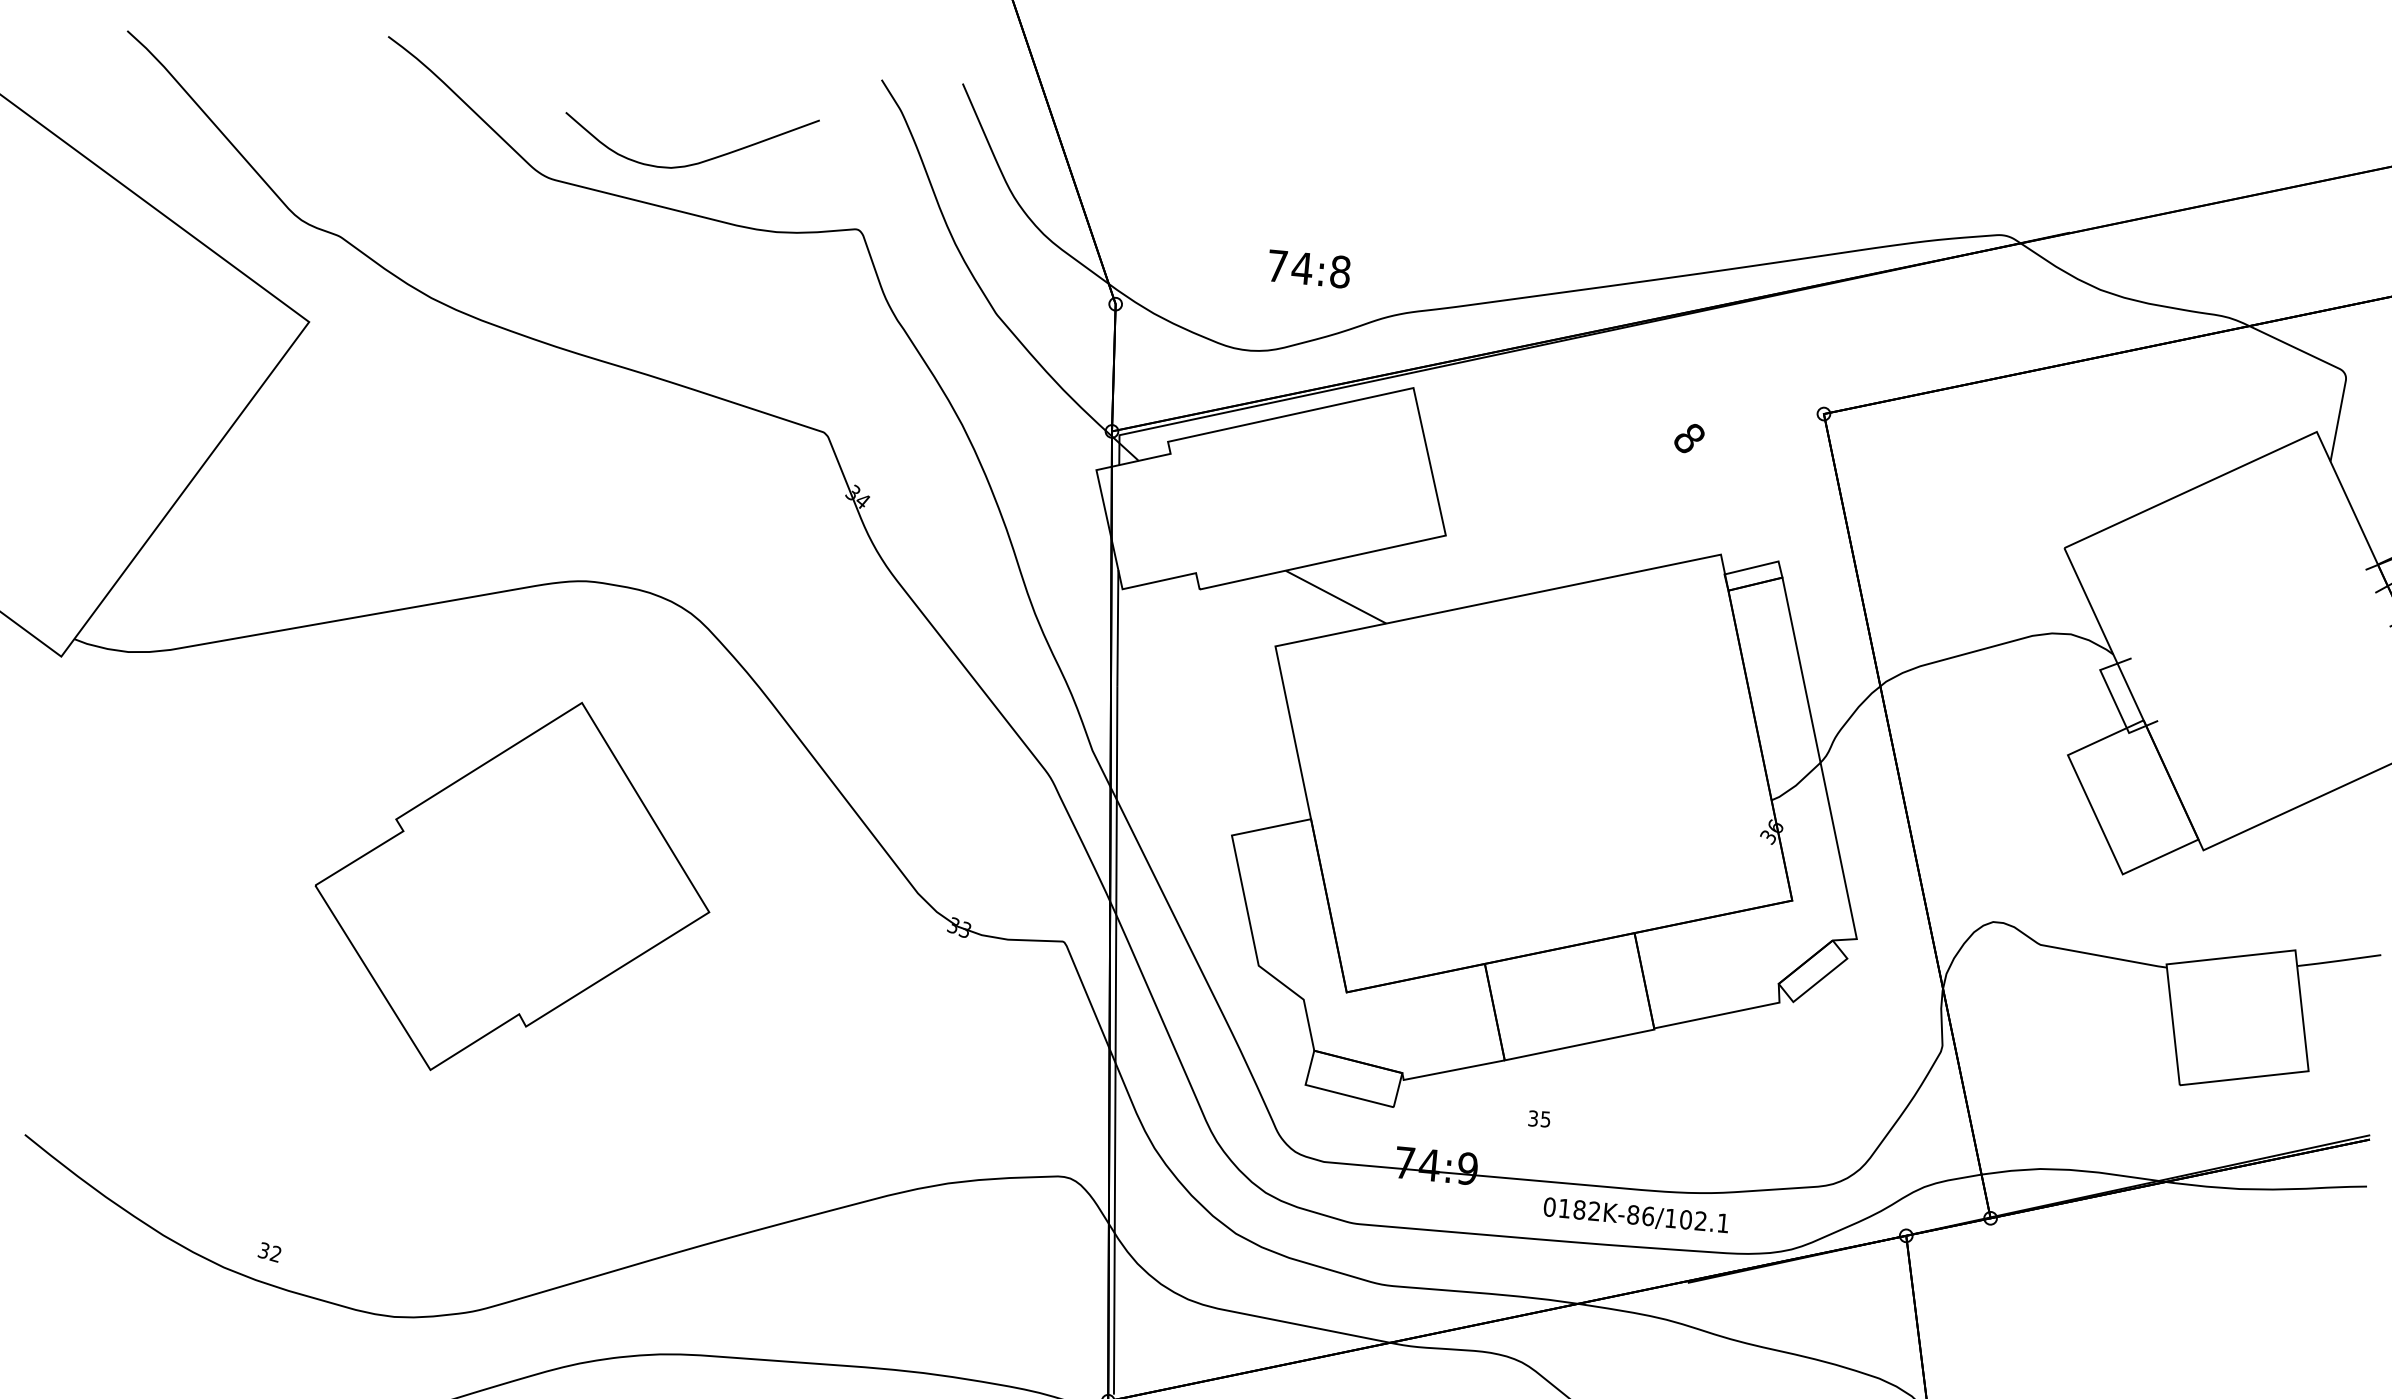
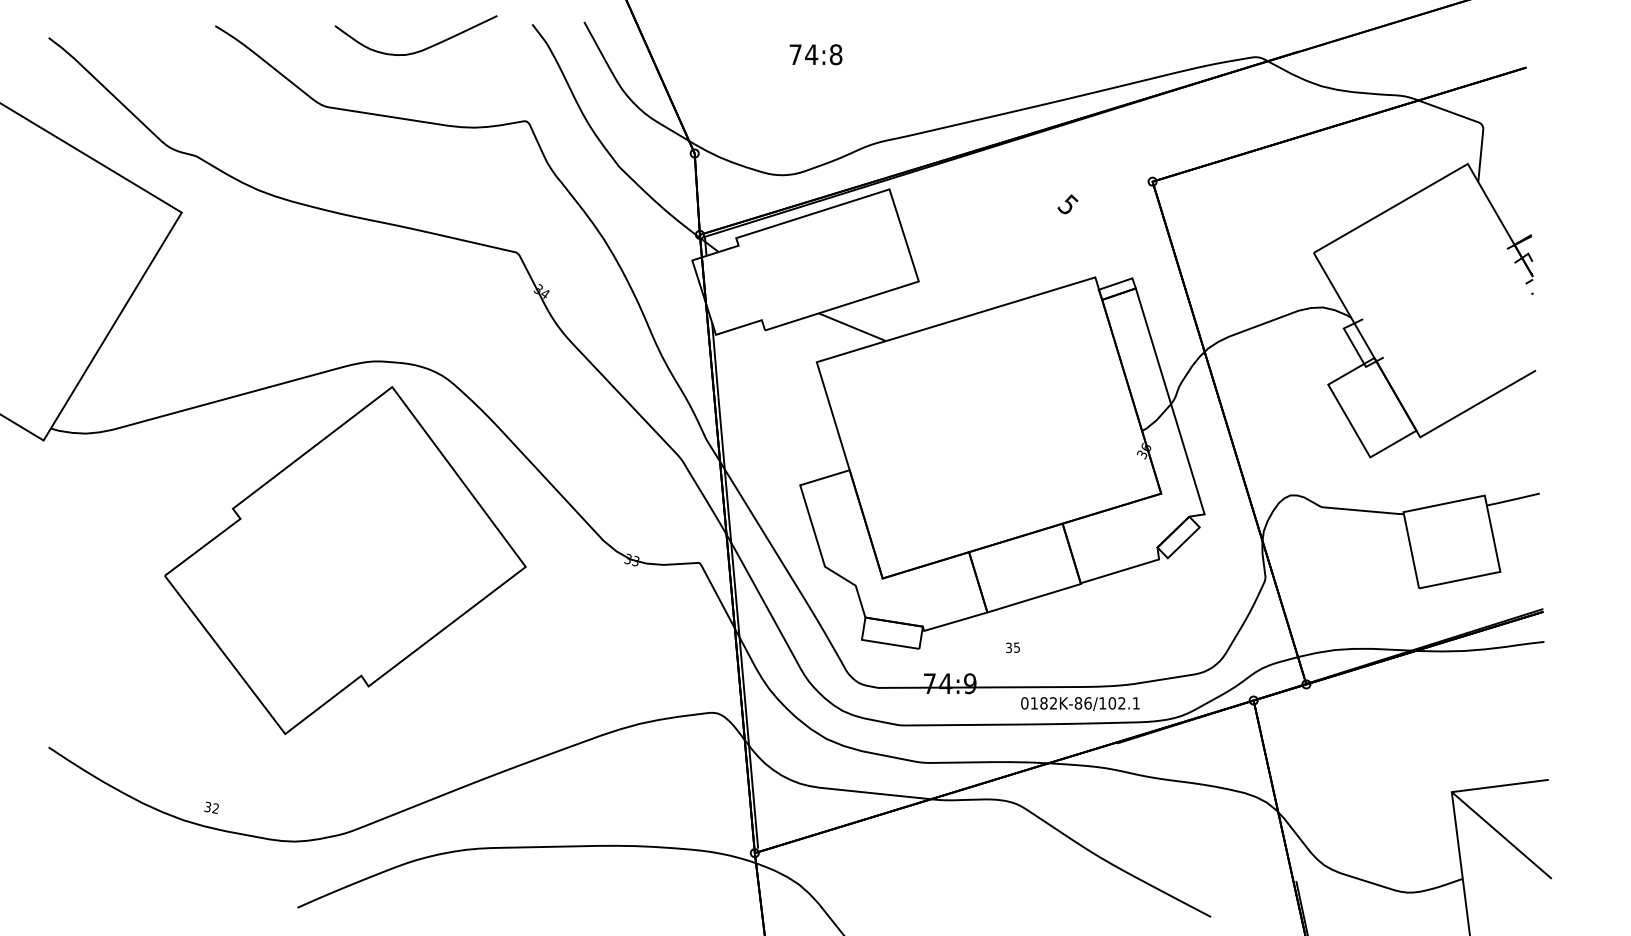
curve: (697, 161) -> (421, 49), moved
text: (1308, 268) -> (815, 54), moved
text: (1688, 437) -> (1067, 204), 8 -> 5
part: (513, 886) -> (345, 560), size x1.43

